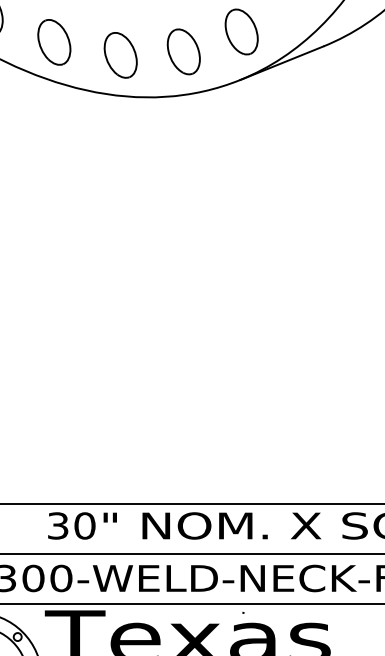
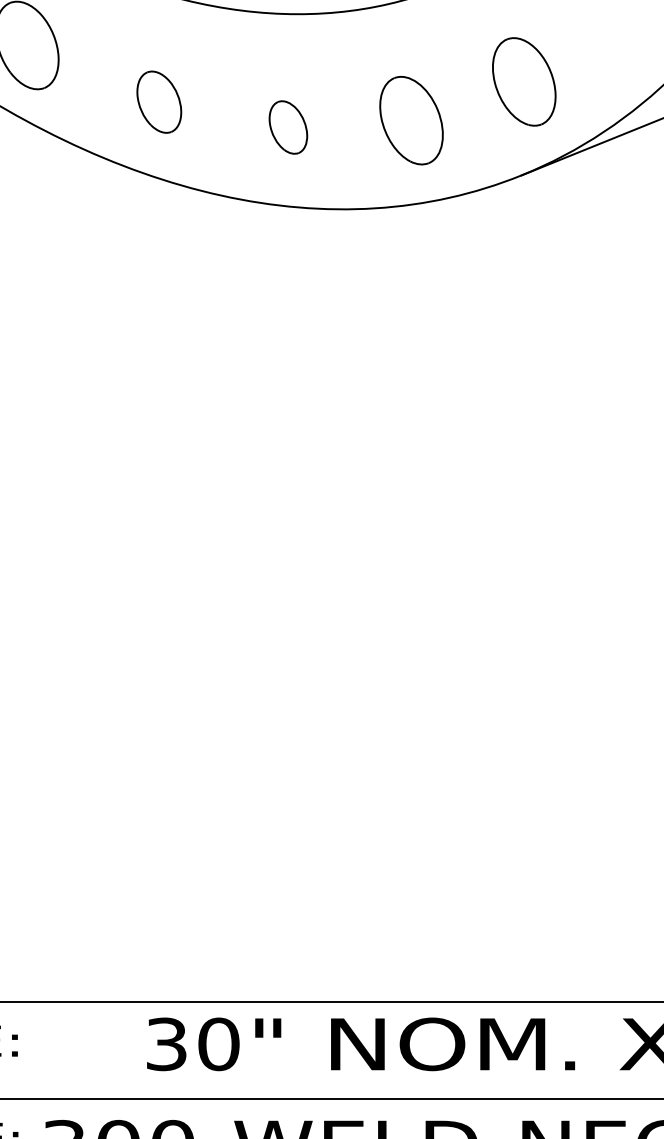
part: (54, 42) -> (159, 102), size x0.7
part: (120, 55) -> (288, 127), size x0.6

